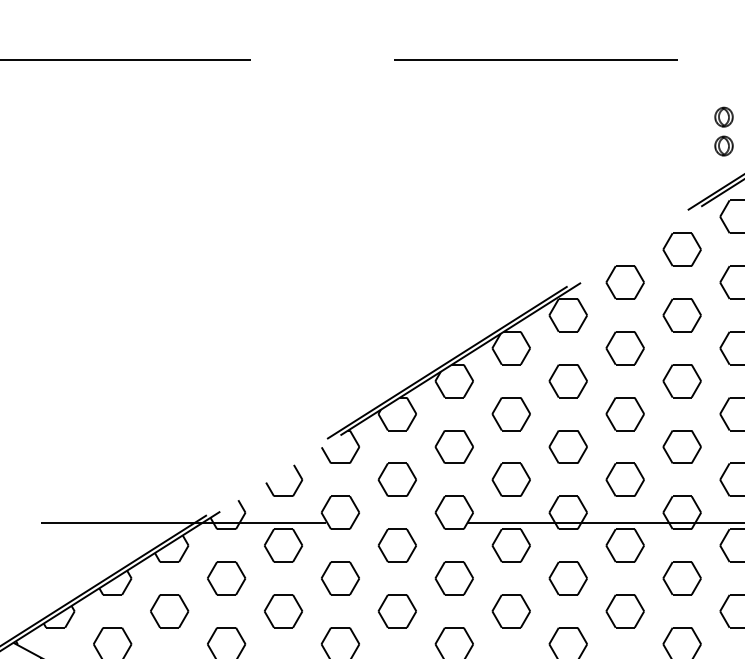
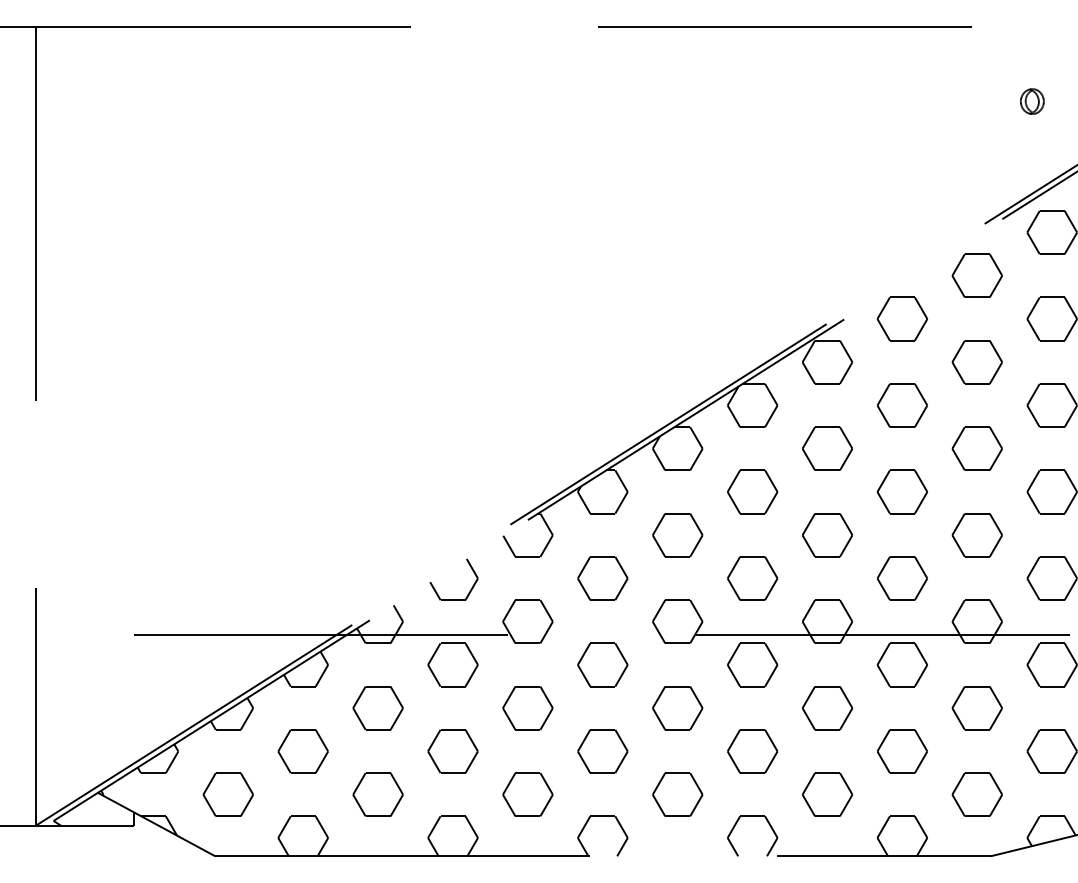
part: (724, 146) -> (1032, 139), removed

